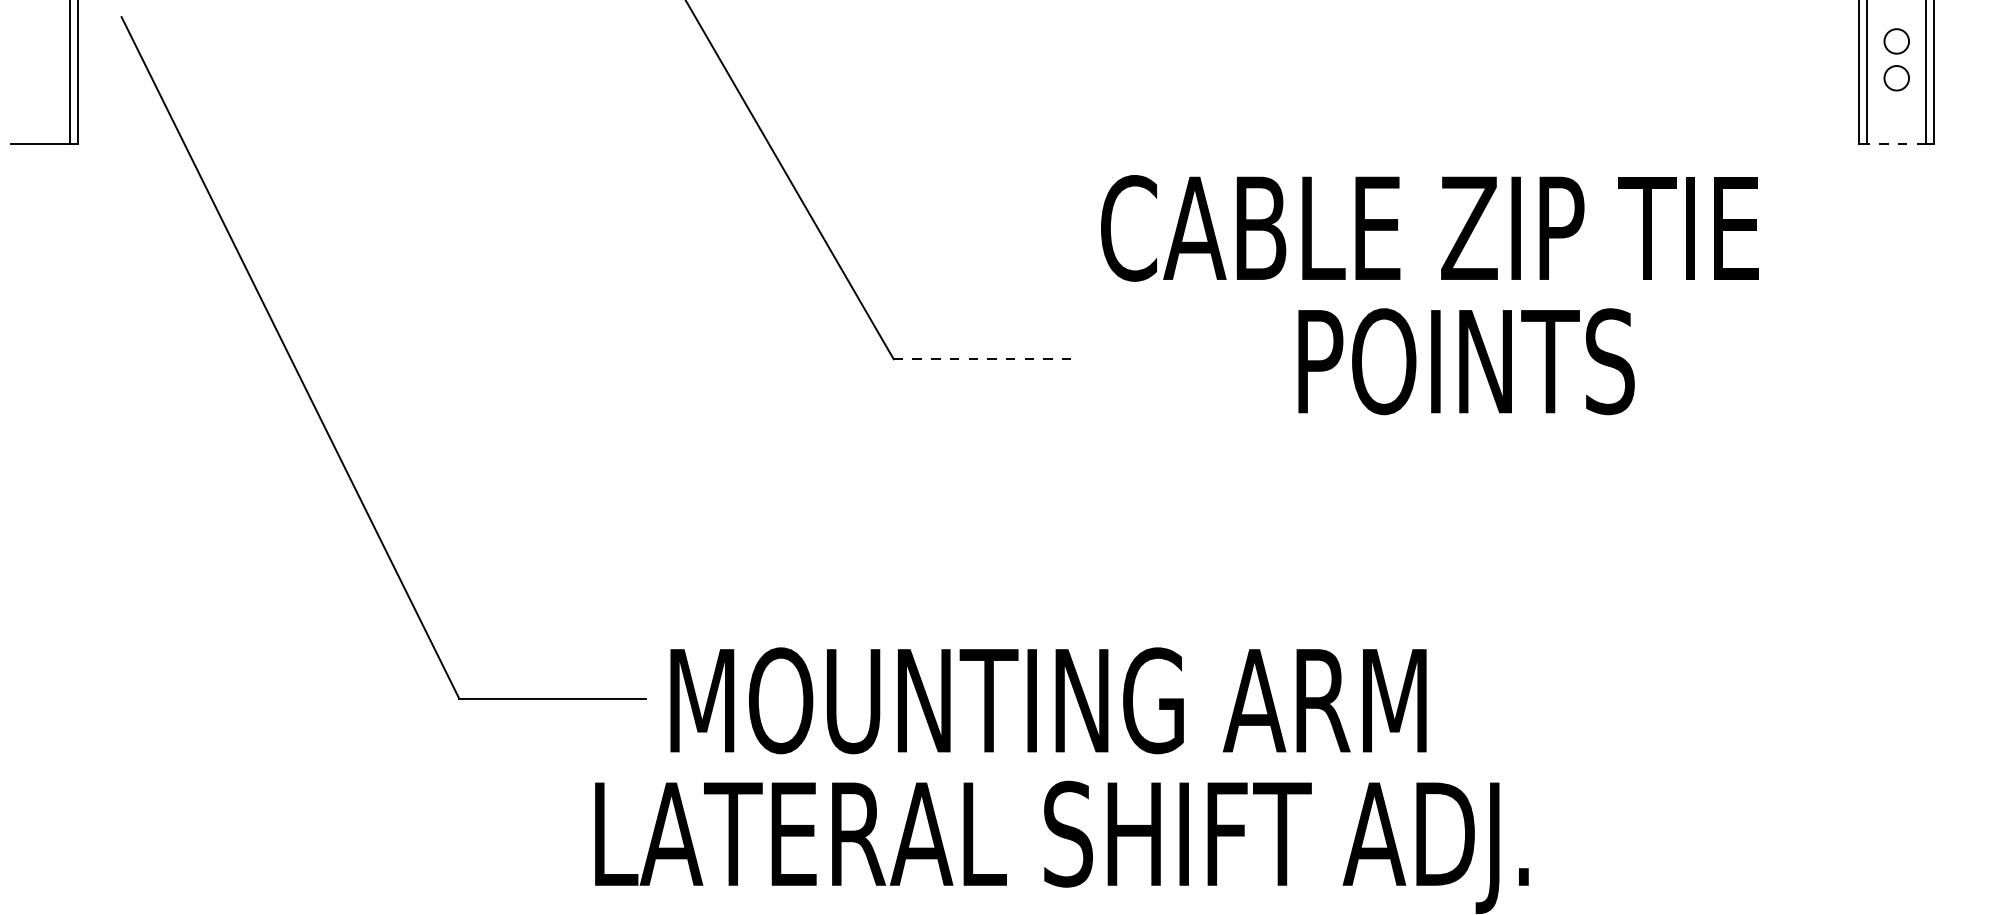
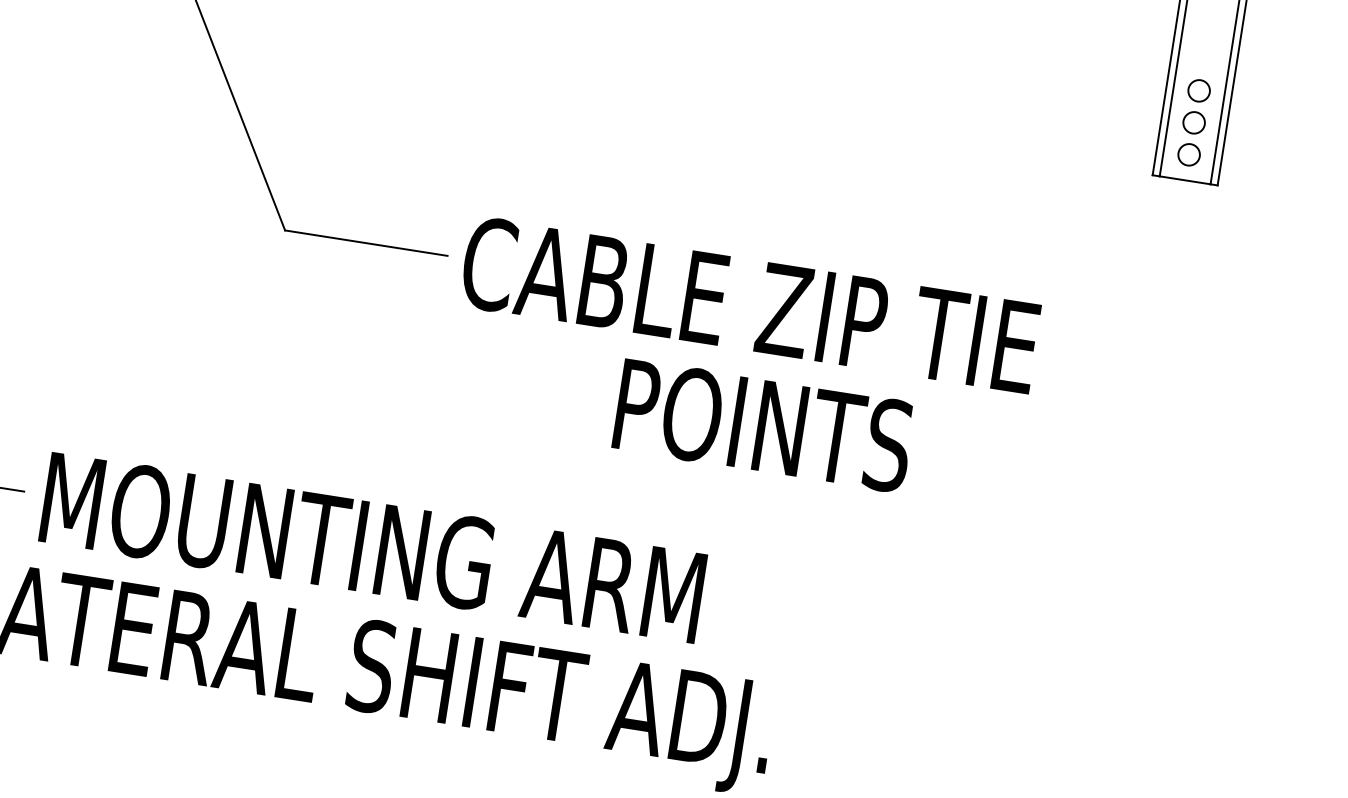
circle: (1896, 115) -> (1188, 155), added
line: (1896, 144) -> (1184, 180), dashed -> solid
text: (1429, 295) -> (740, 363), moved
line: (987, 359) -> (366, 243), dashed -> solid

